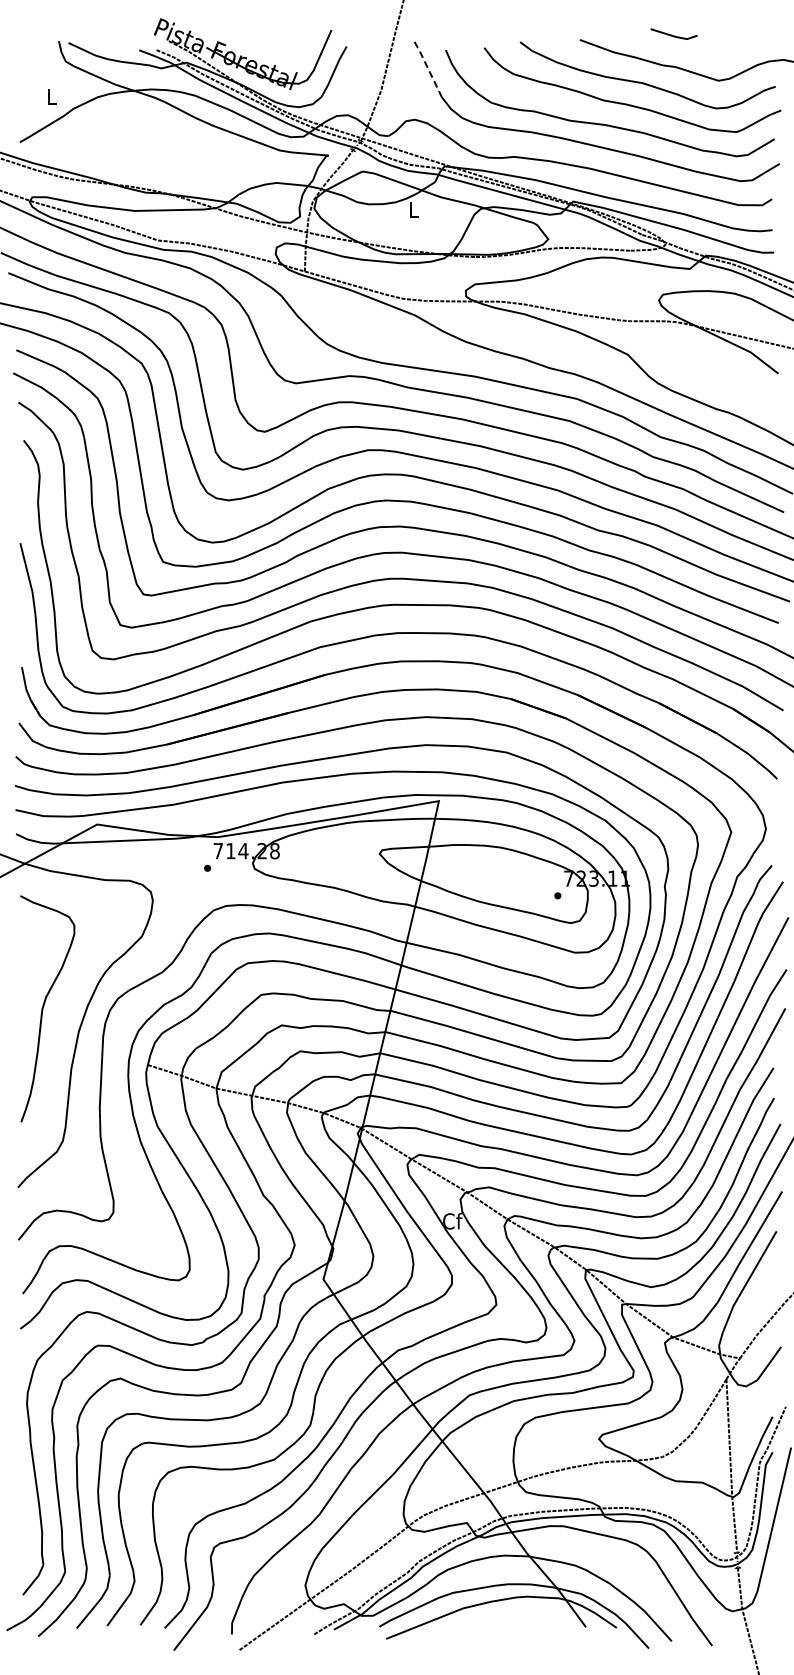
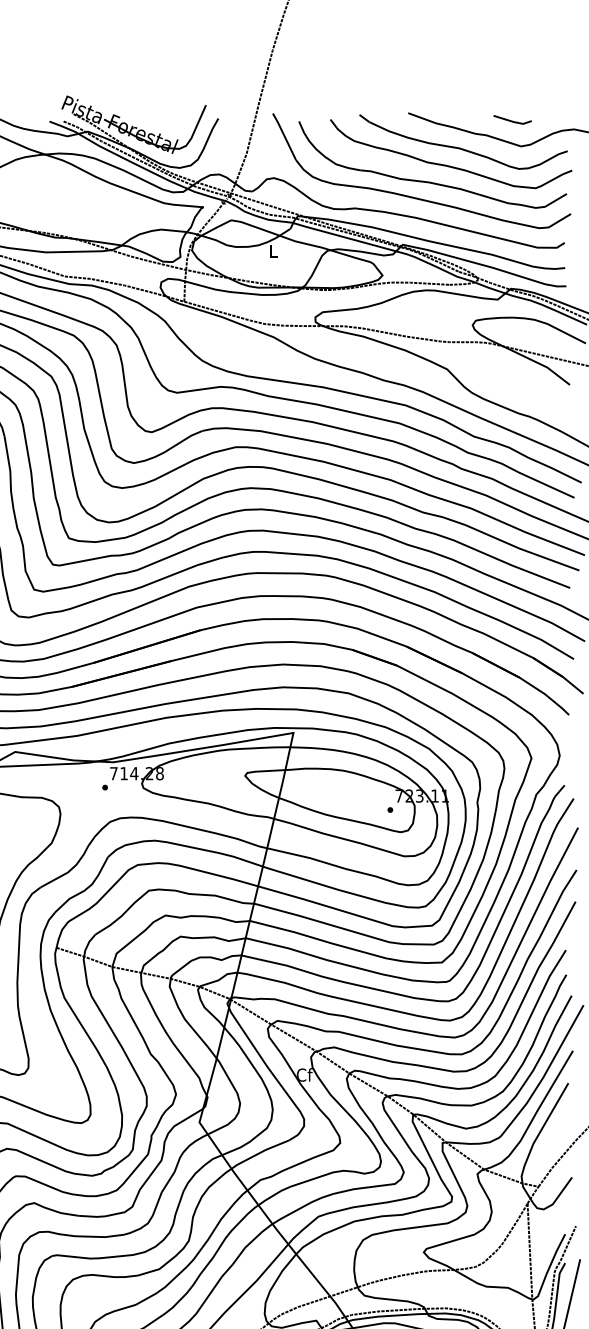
line: (673, 35) -> (512, 120), moved
line: (427, 67) -> (284, 135), dashed -> solid

